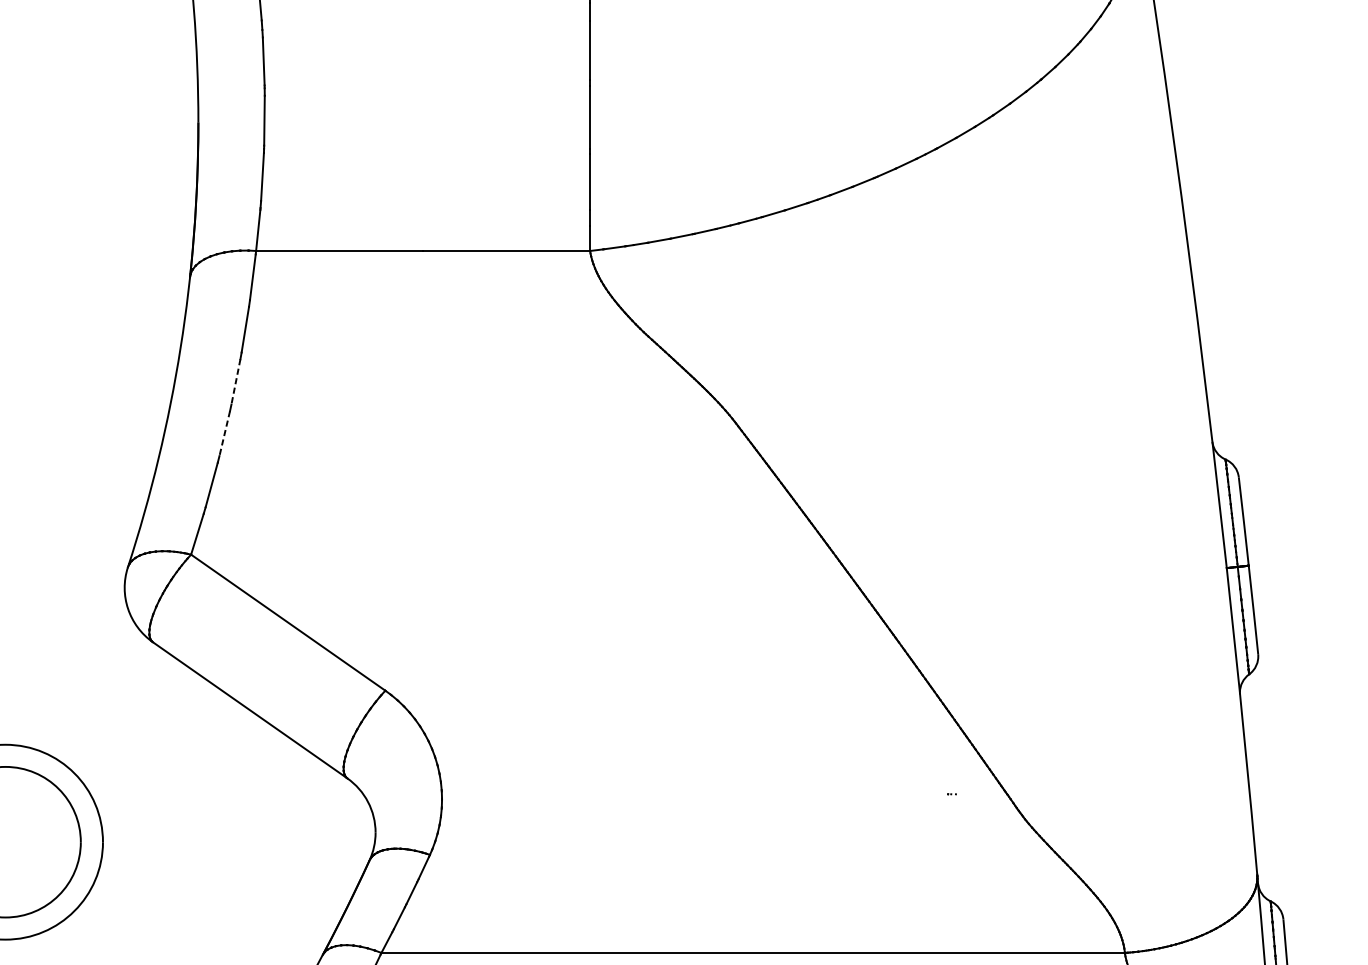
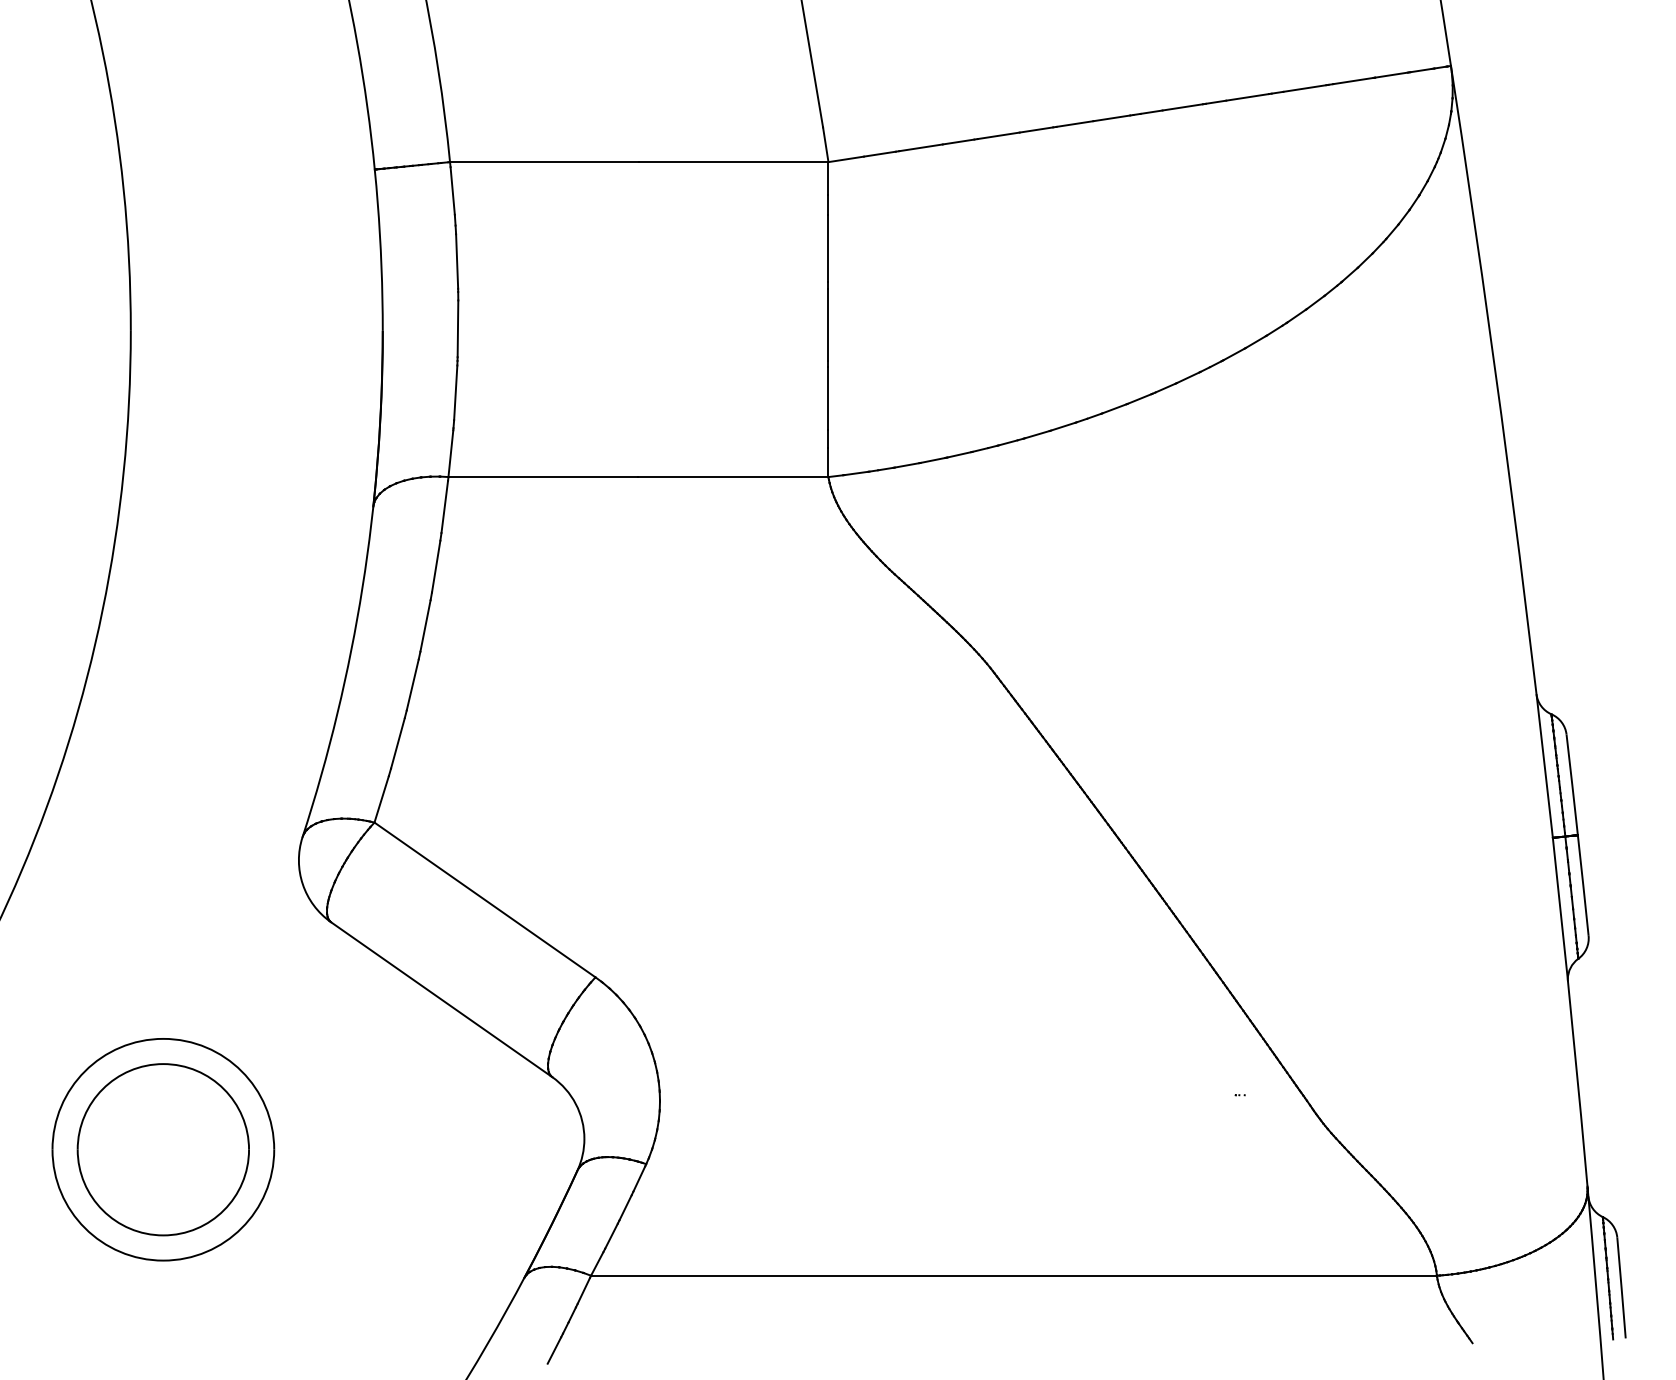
line: (235, 382) -> (425, 626), dashed -> solid
line: (224, 434) -> (412, 685), dashed -> solid

